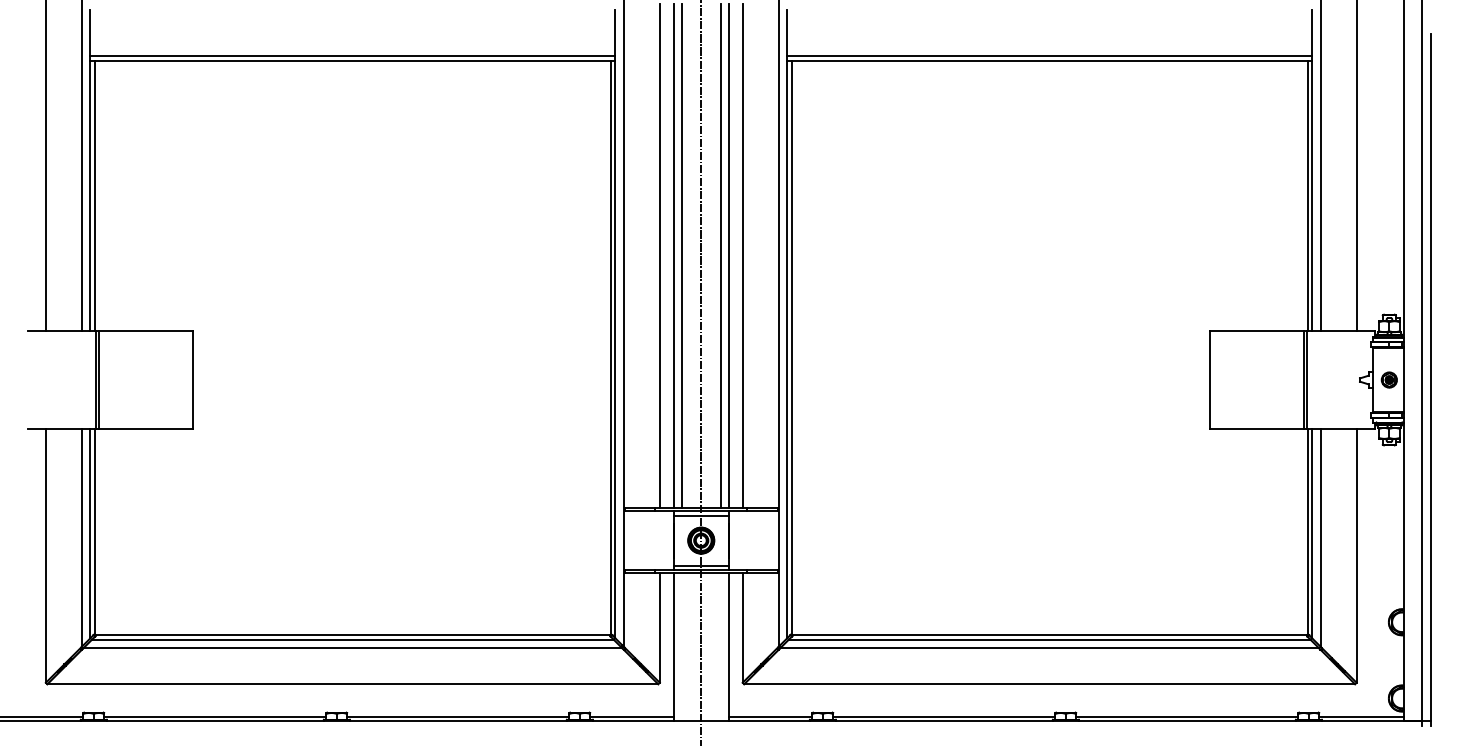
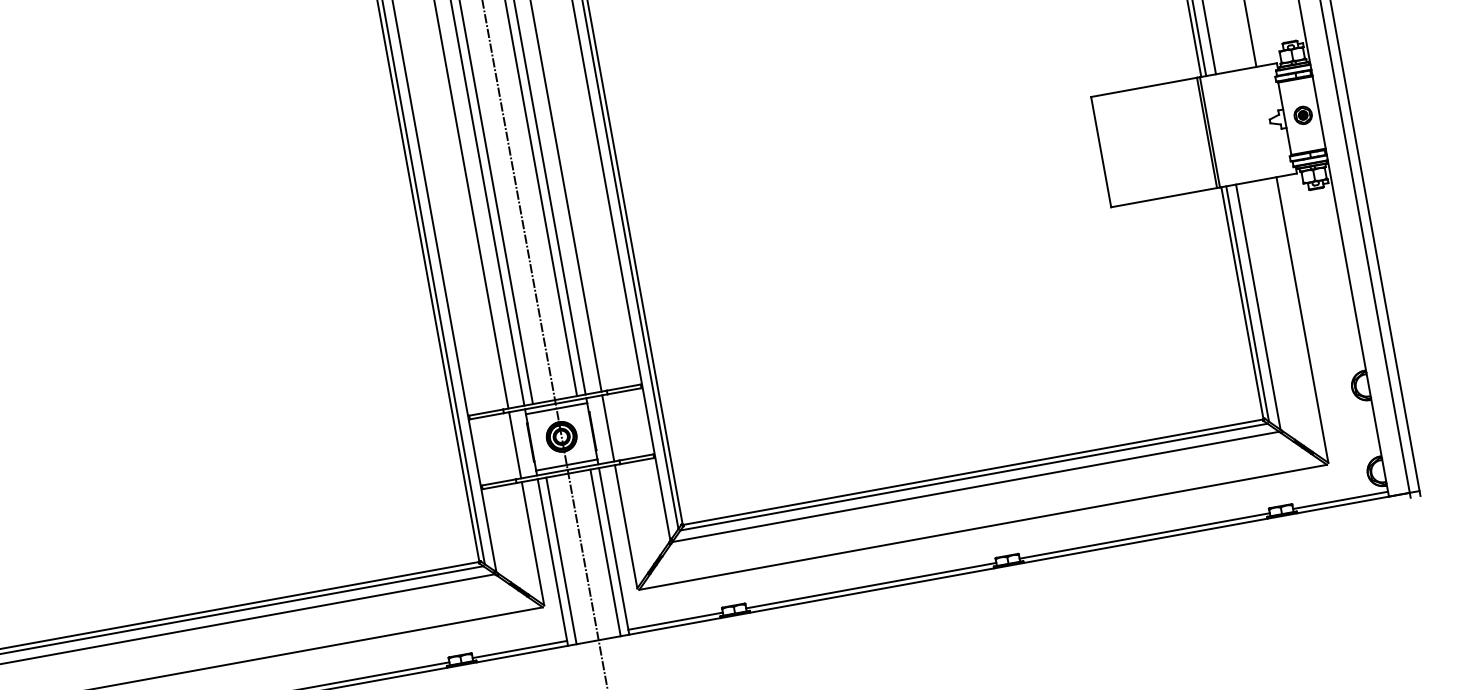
line: (659, 540) -> (514, 445), added
line: (742, 540) -> (608, 428), added
line: (681, 647) -> (561, 561), added
line: (720, 647) -> (605, 553), added

